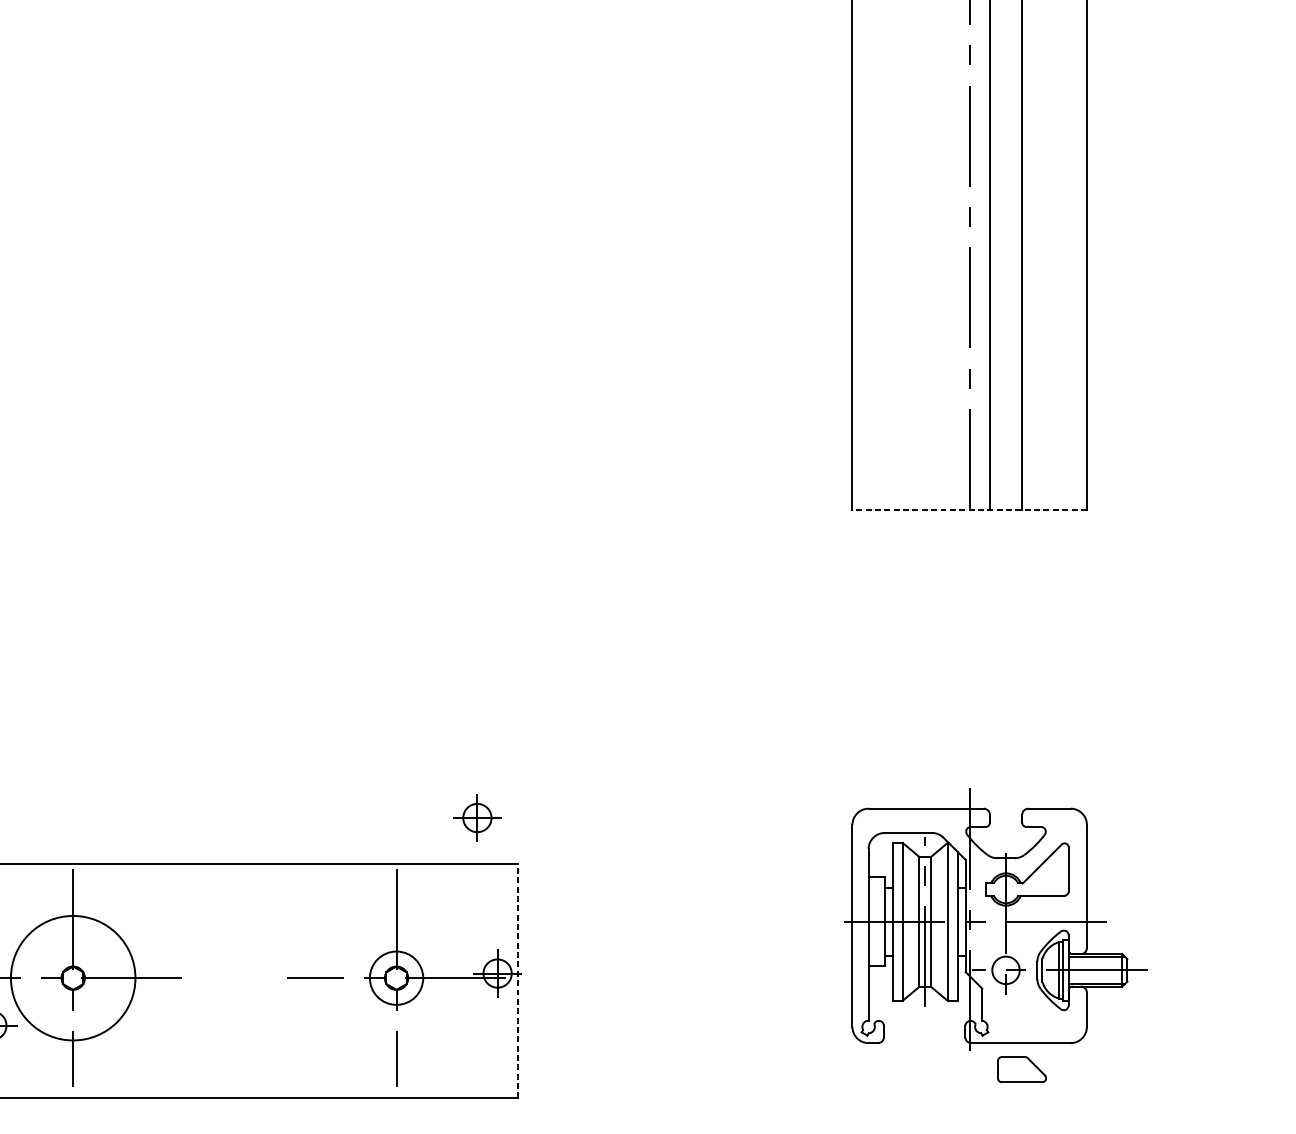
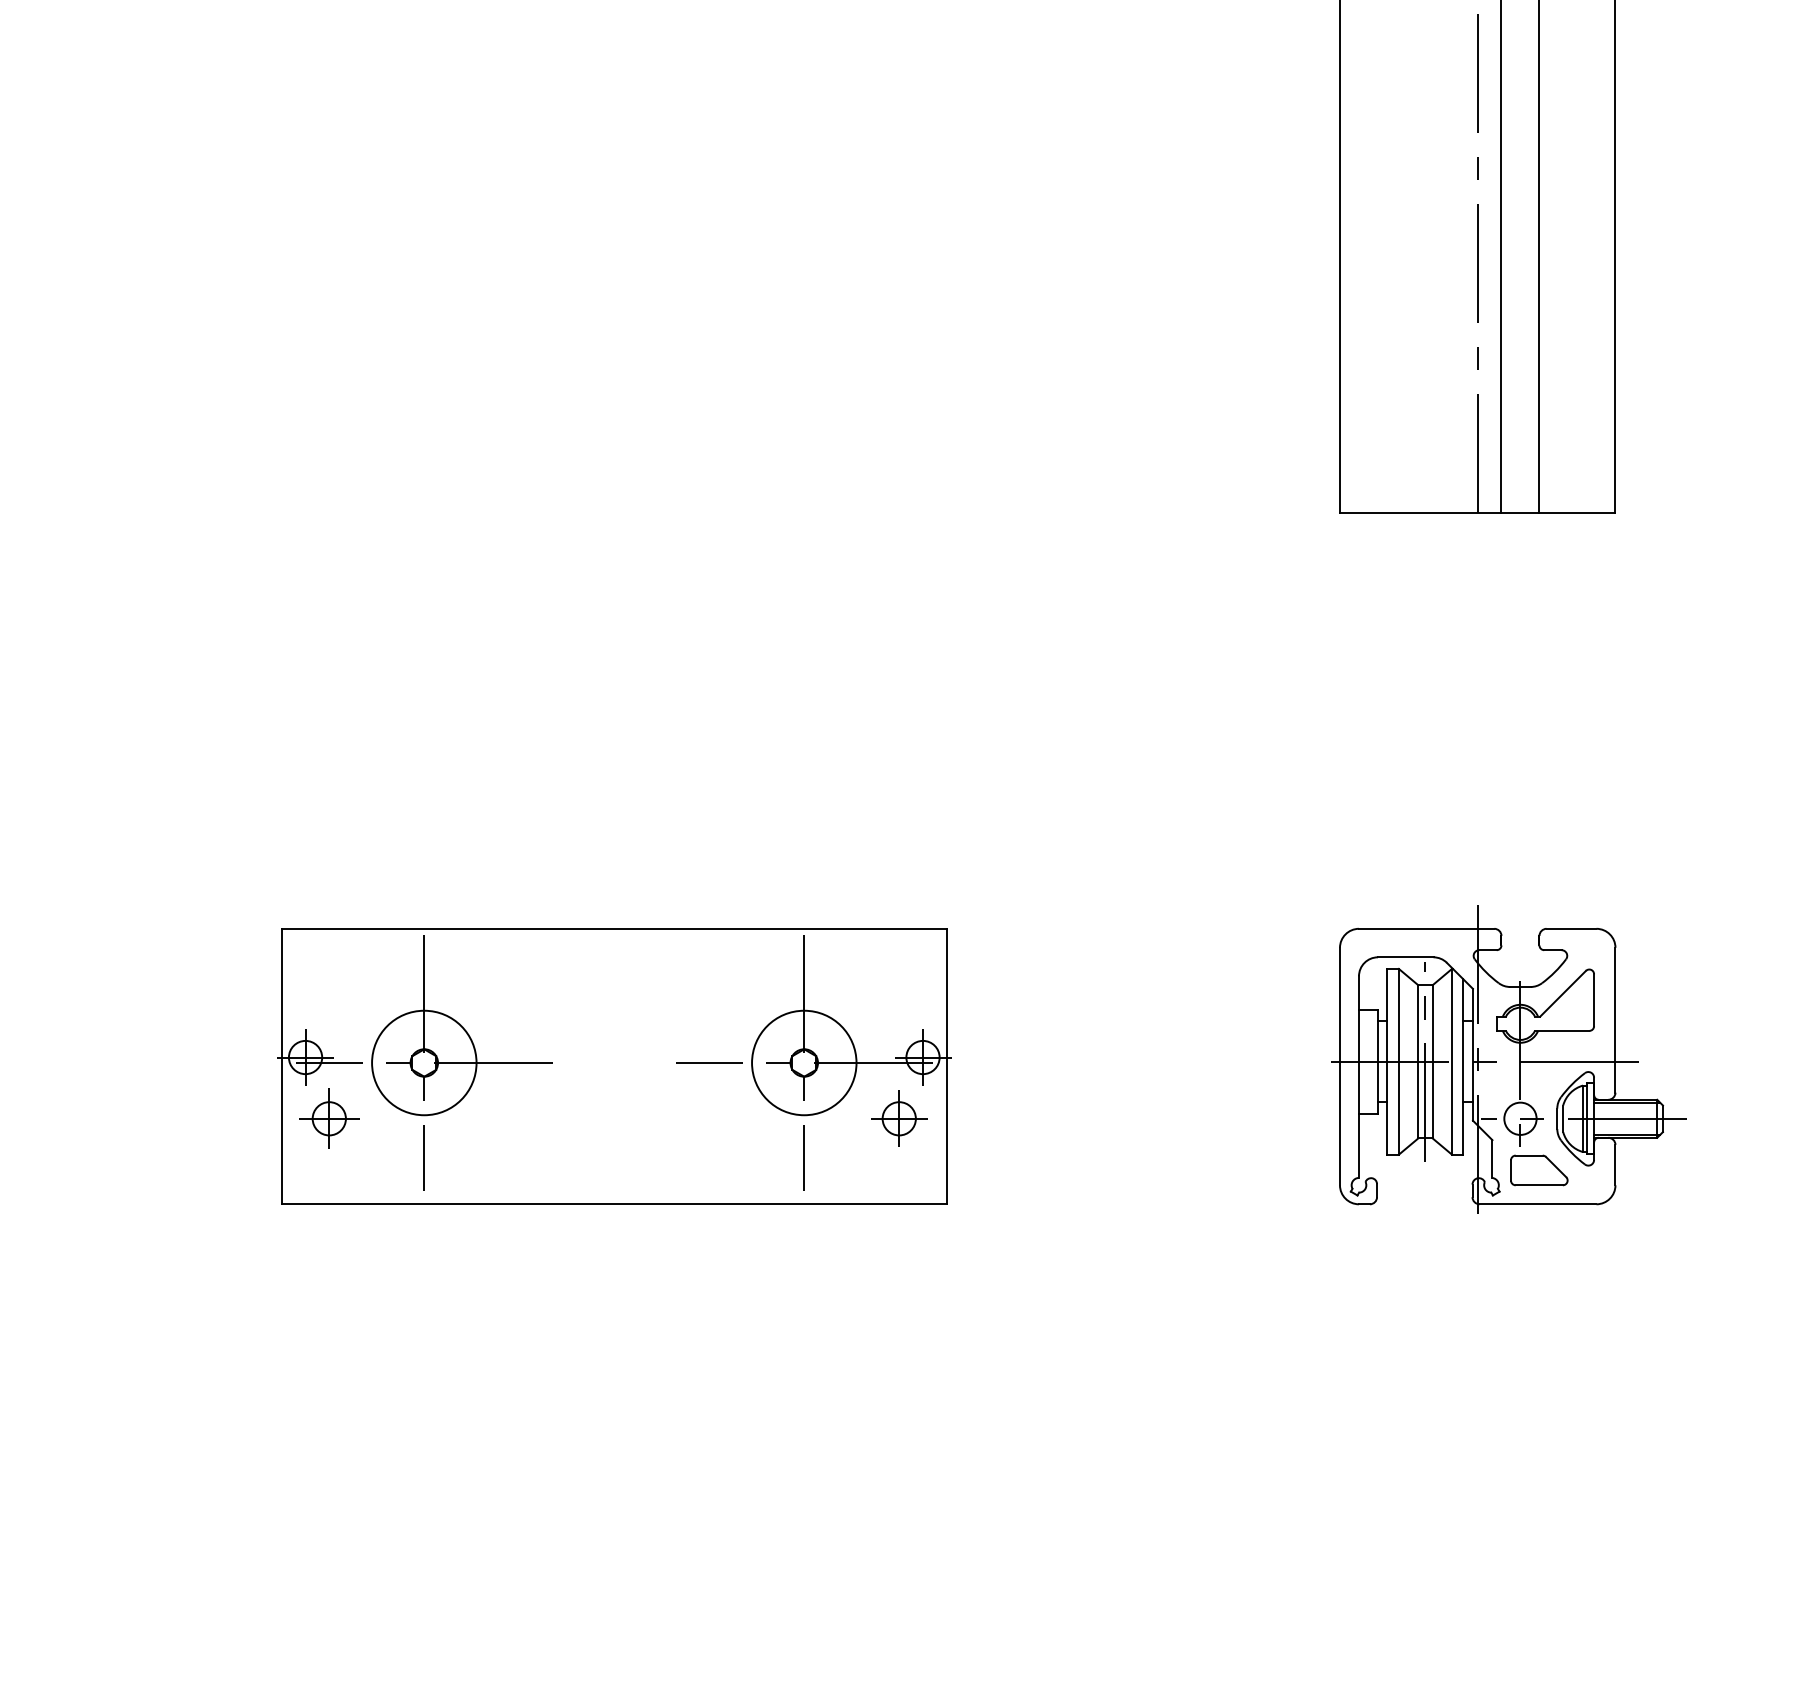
line: (969, 509) -> (1477, 512), dashed -> solid
part: (477, 817) -> (899, 1118), moved
part: (995, 919) -> (1508, 1059), moved
circle: (73, 977) -> (424, 1062), size x0.71
circle: (396, 977) -> (804, 1062), size x1.67
line: (517, 981) -> (946, 1066), dashed -> solid

